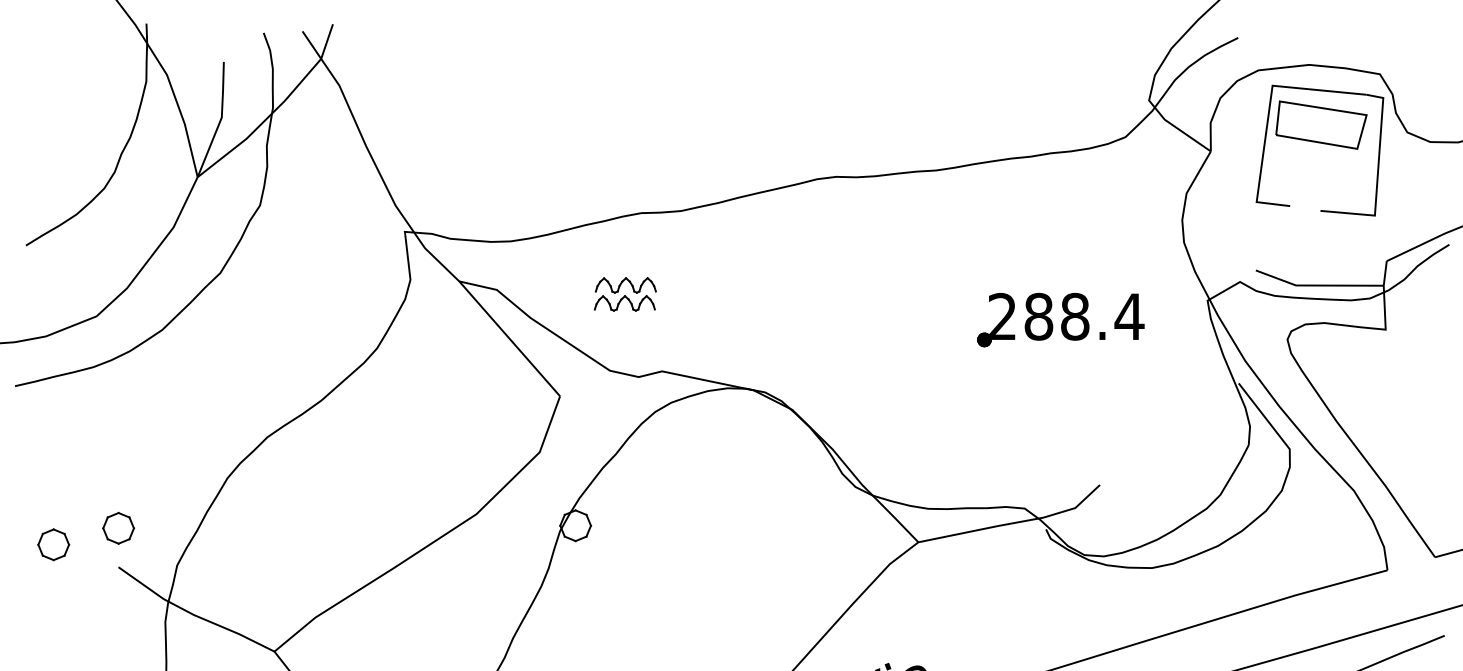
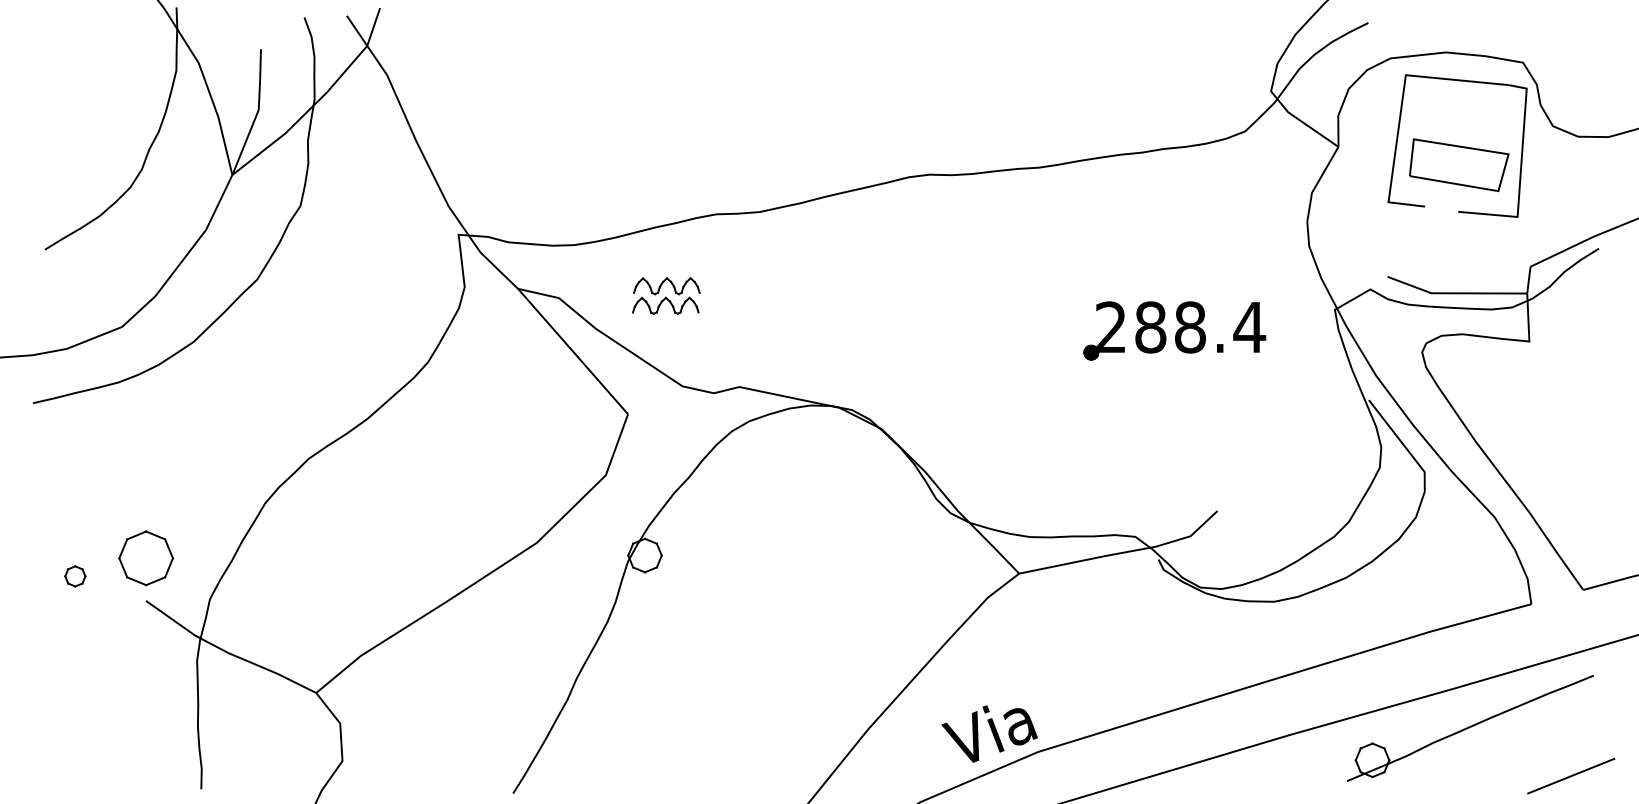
part: (1321, 125) -> (1459, 165), moved
part: (625, 293) -> (666, 295), moved
part: (118, 528) -> (145, 558), size x1.6
part: (53, 544) -> (75, 576), size x0.6

